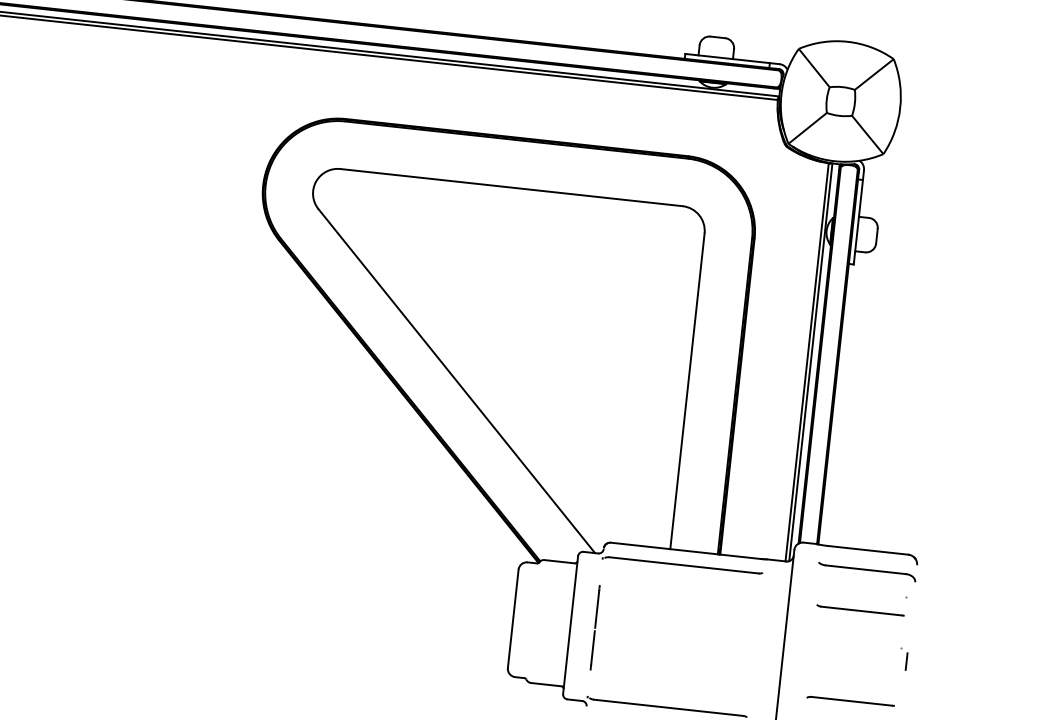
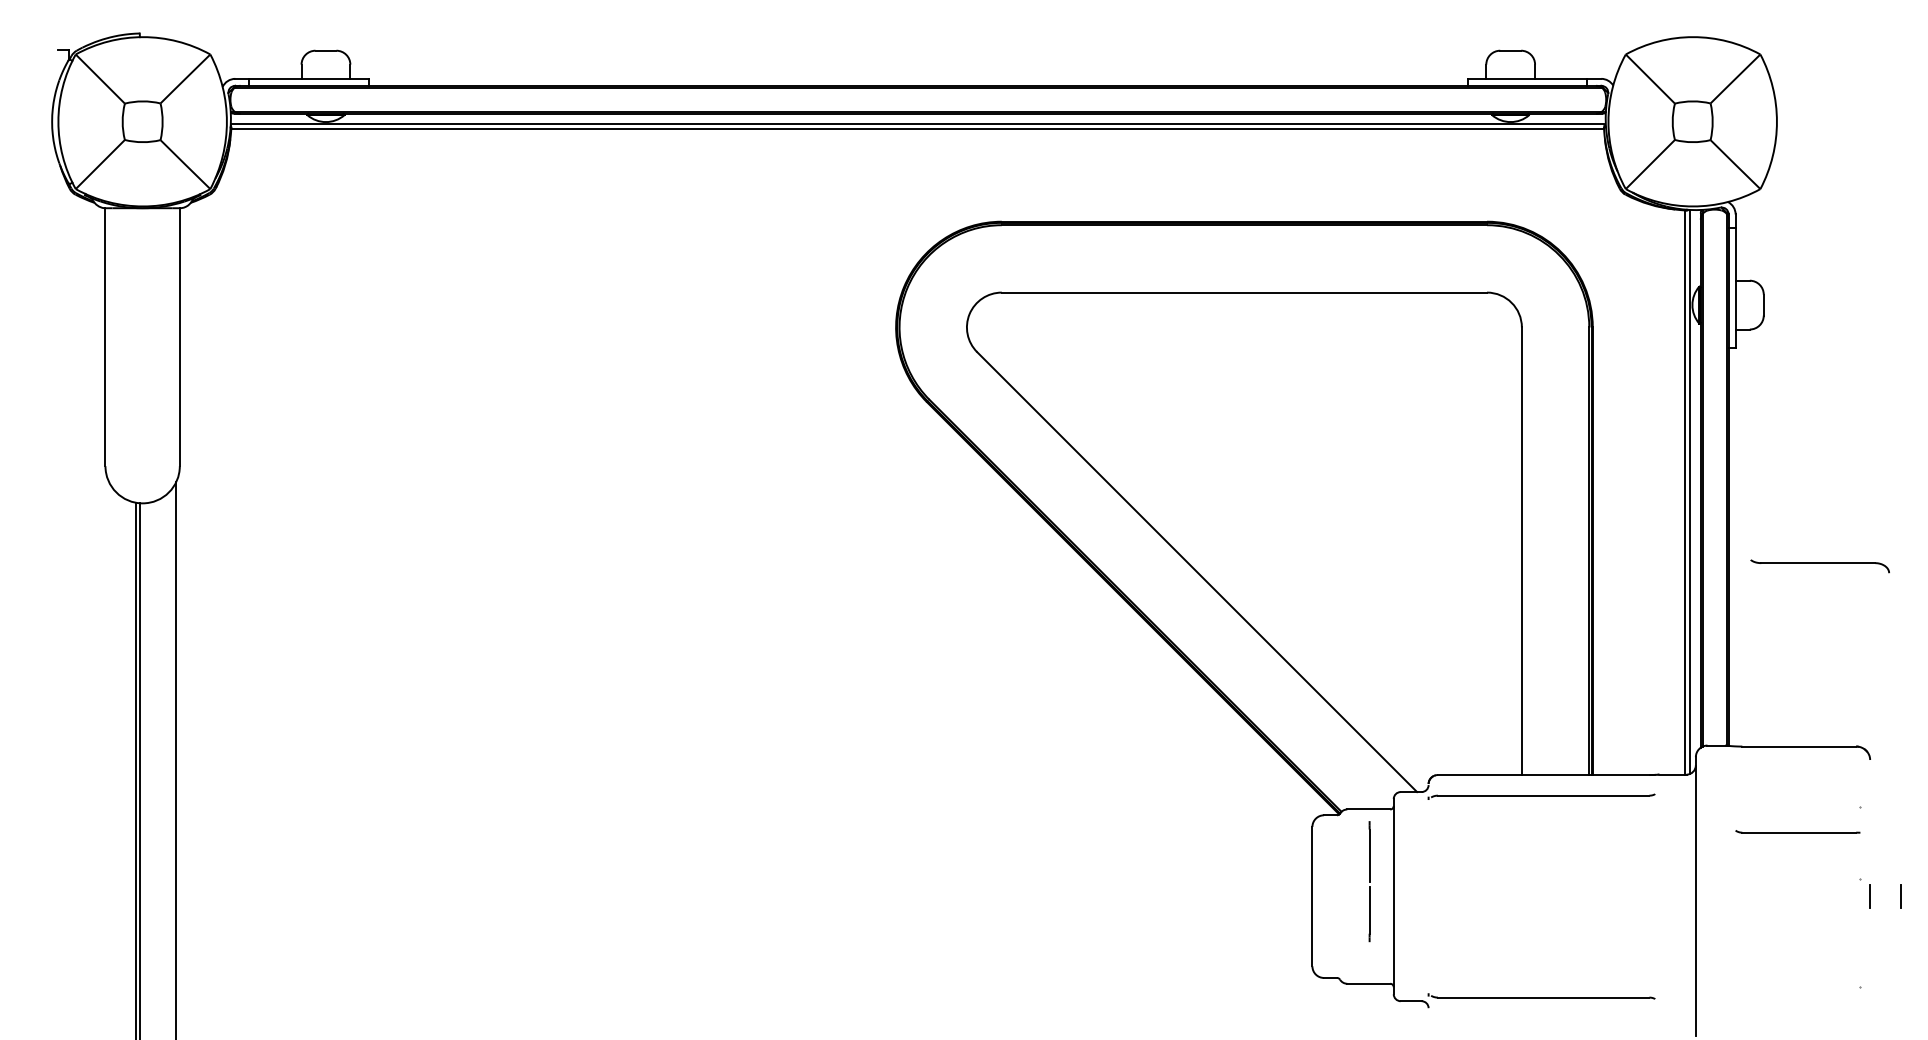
part: (866, 572) -> (1819, 566), moved
line: (595, 627) -> (1369, 881), moved
line: (928, 663) -> (1900, 896), added
part: (850, 701) -> (1797, 961), removed

